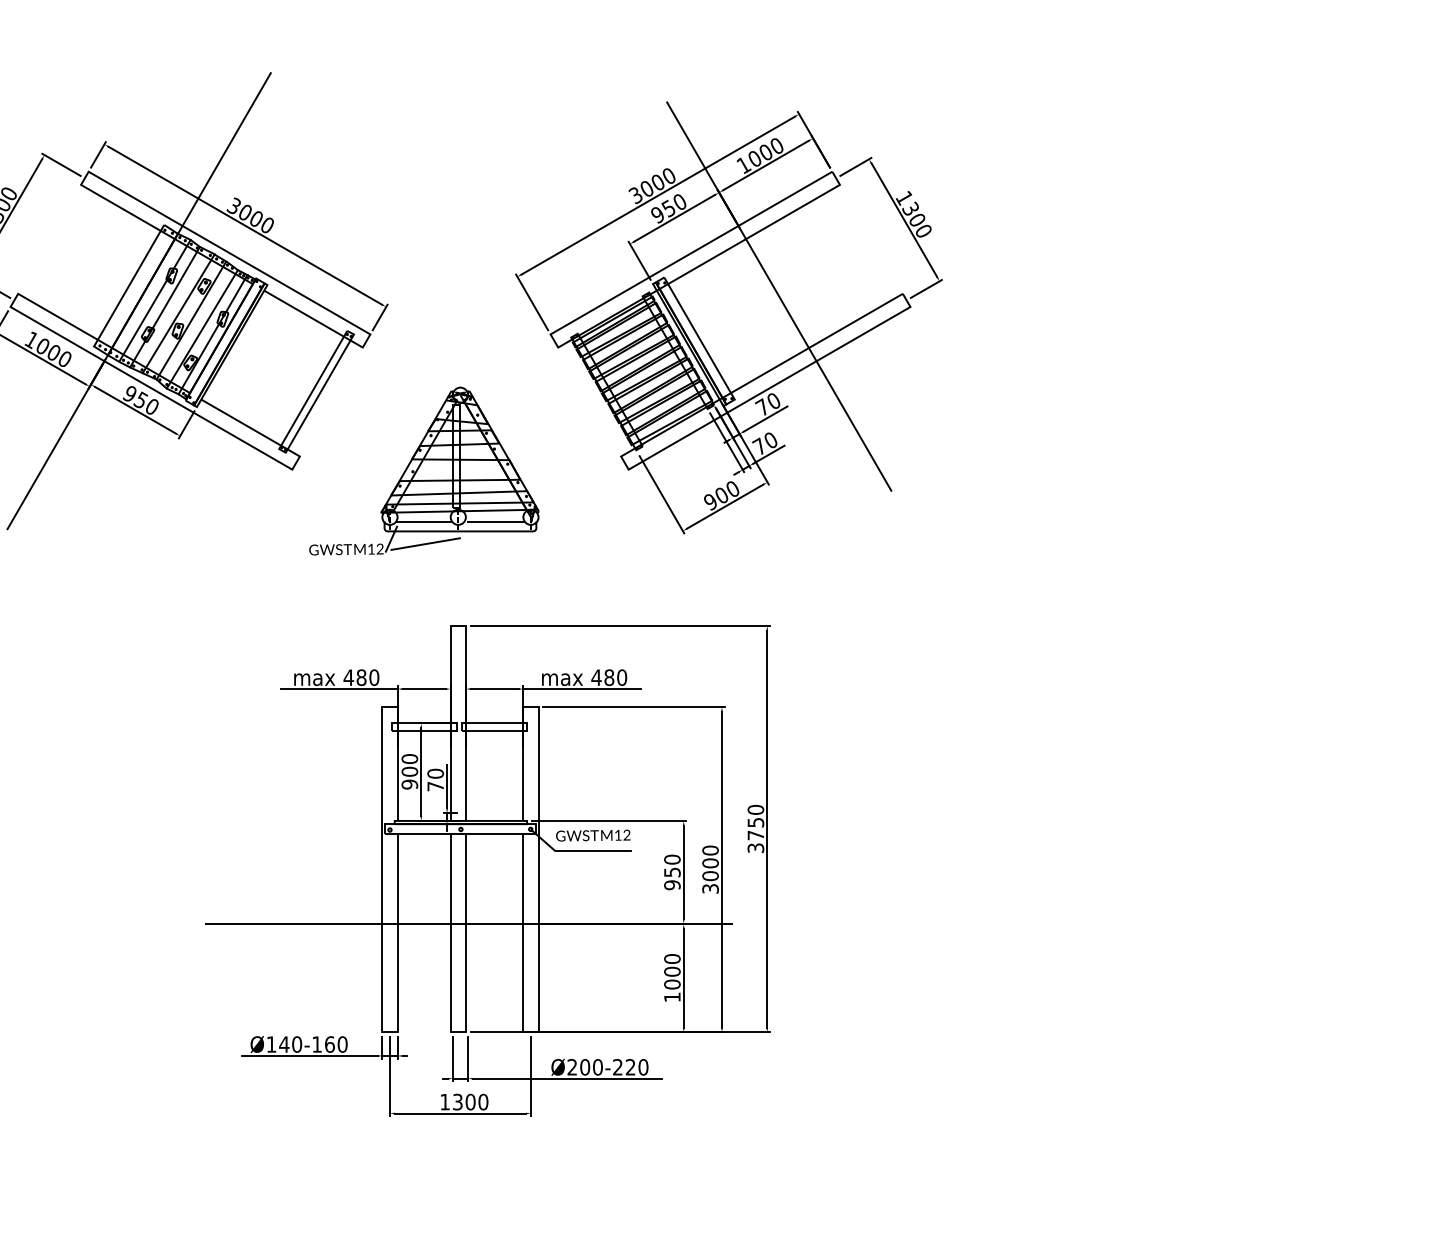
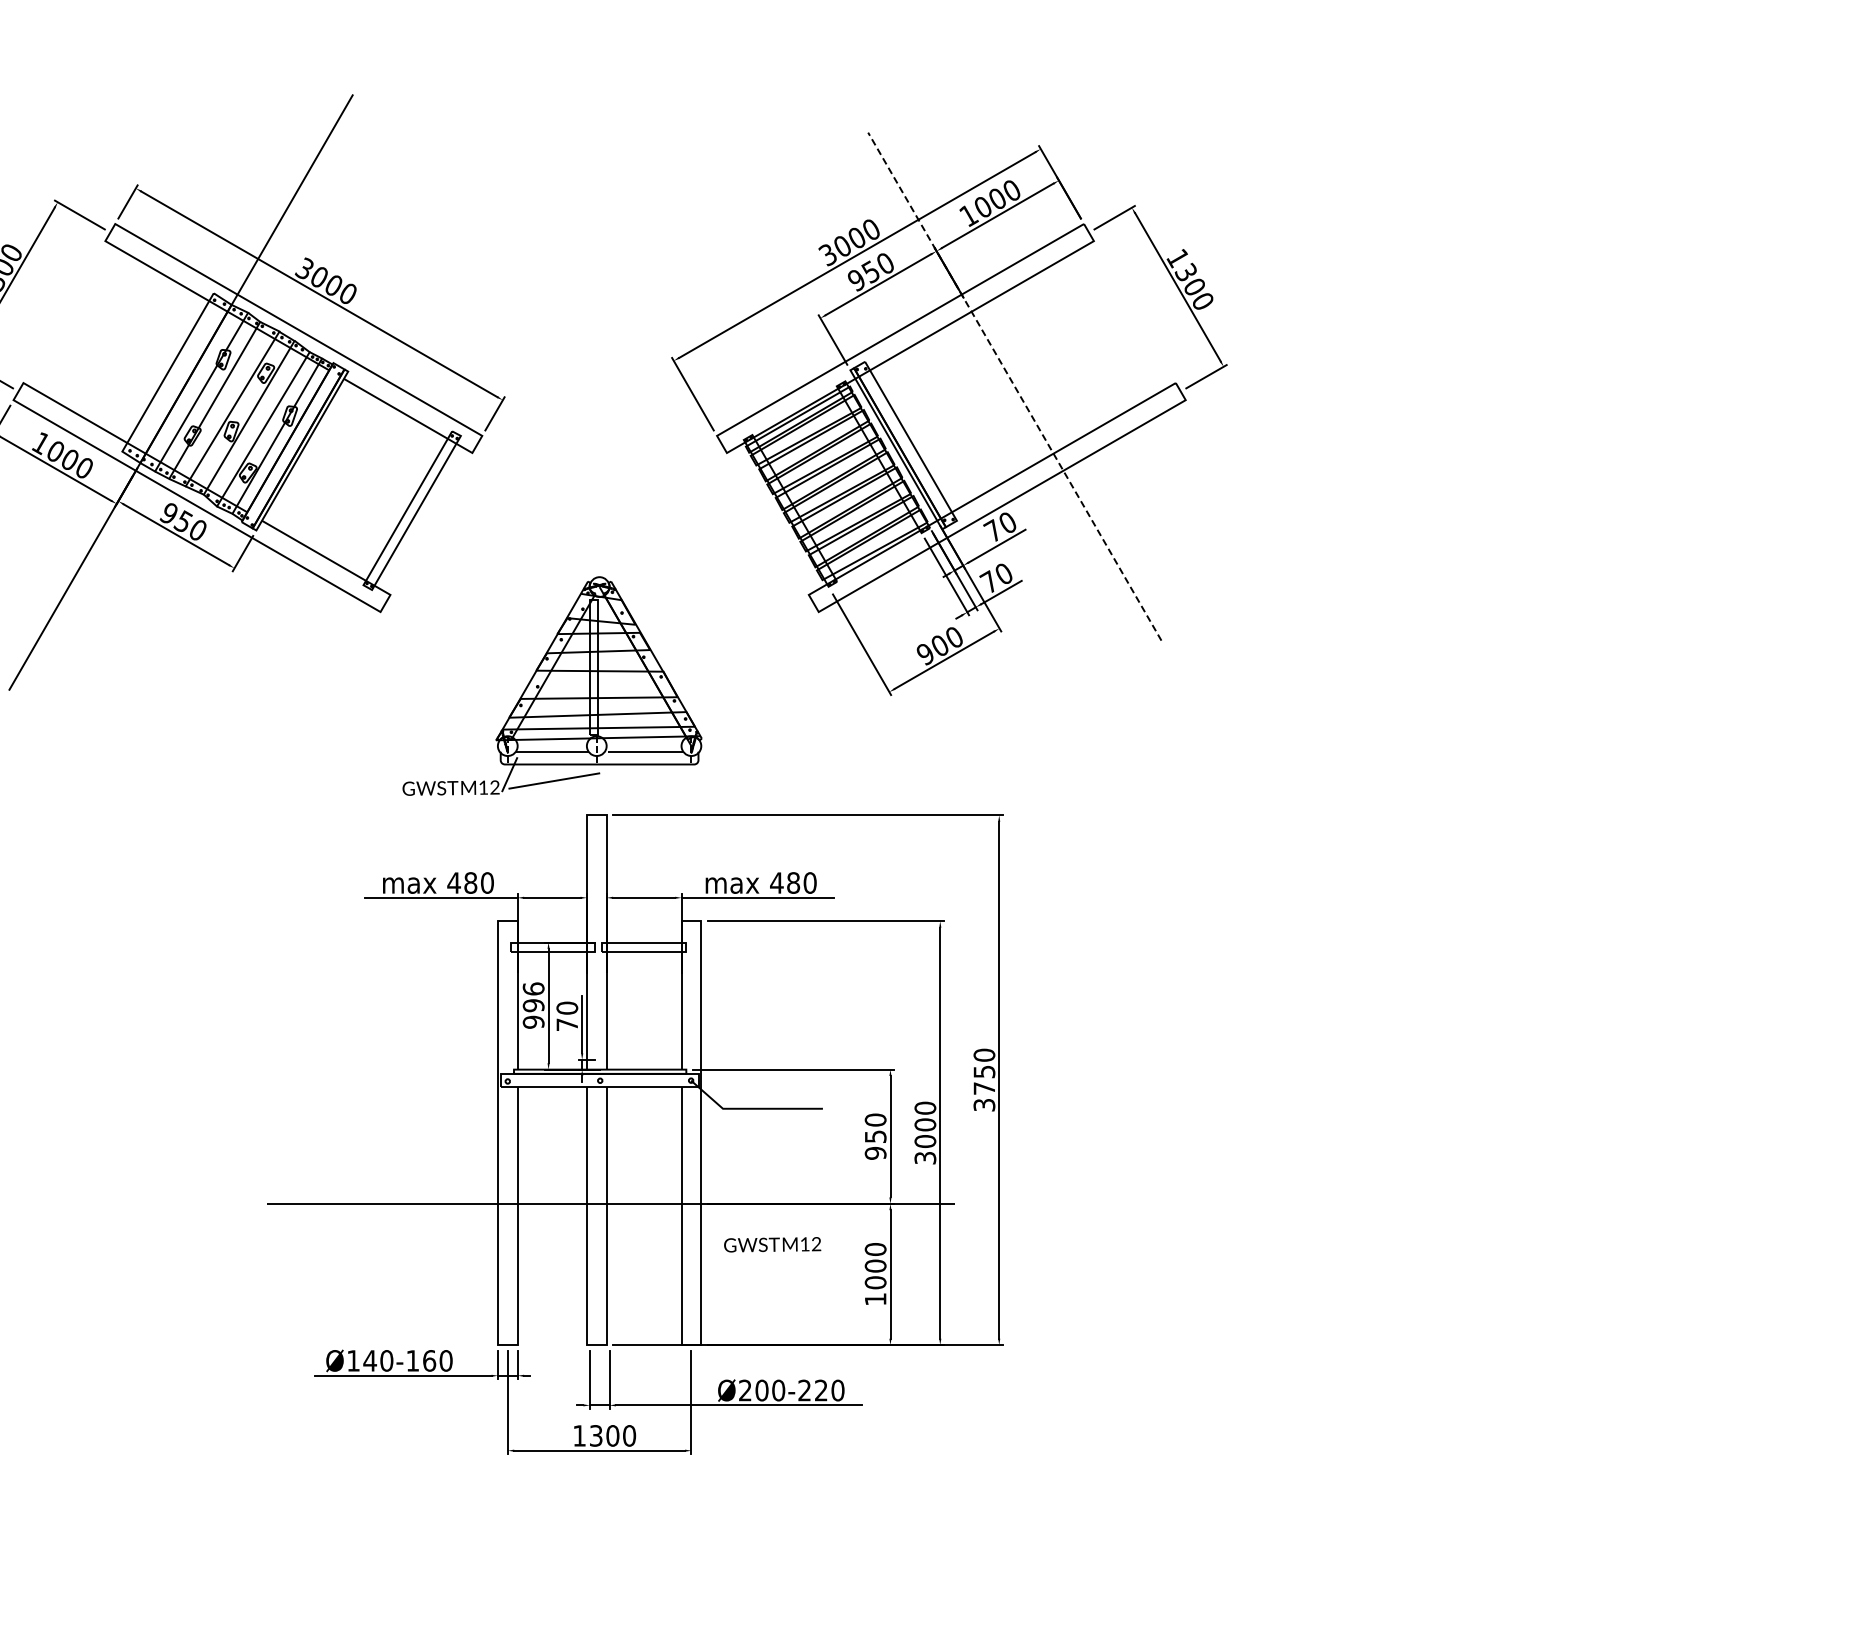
line: (778, 296) -> (1014, 386), solid -> dashed
part: (424, 470) -> (552, 685), moved
text: (409, 765) -> (533, 997), 900 -> 996
text: (593, 835) -> (772, 1244), moved

